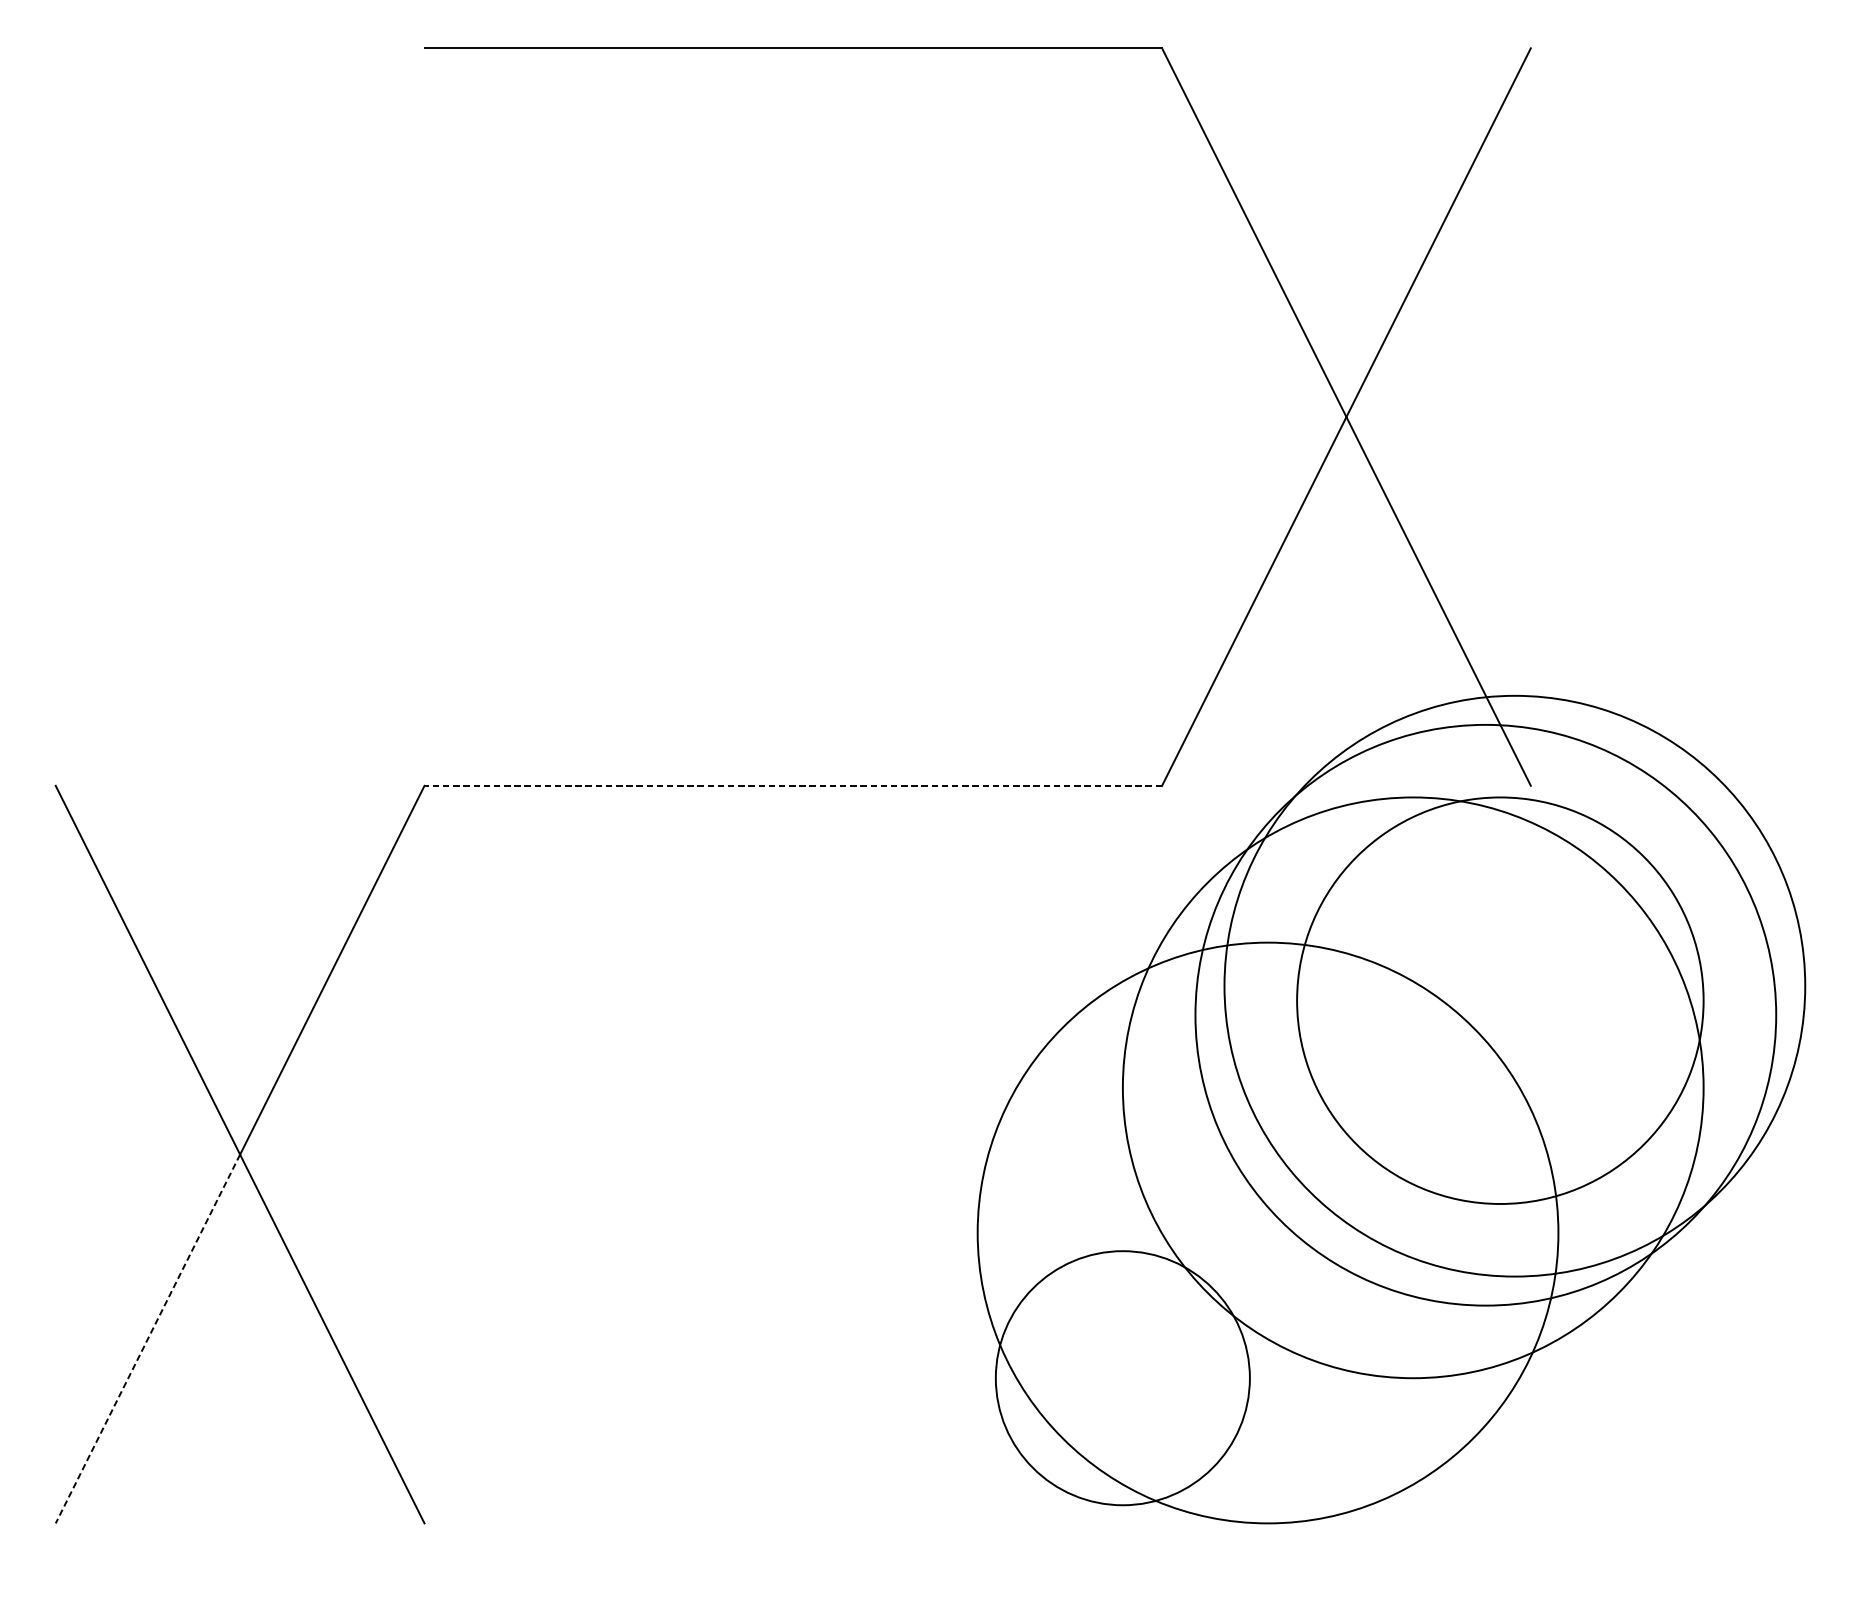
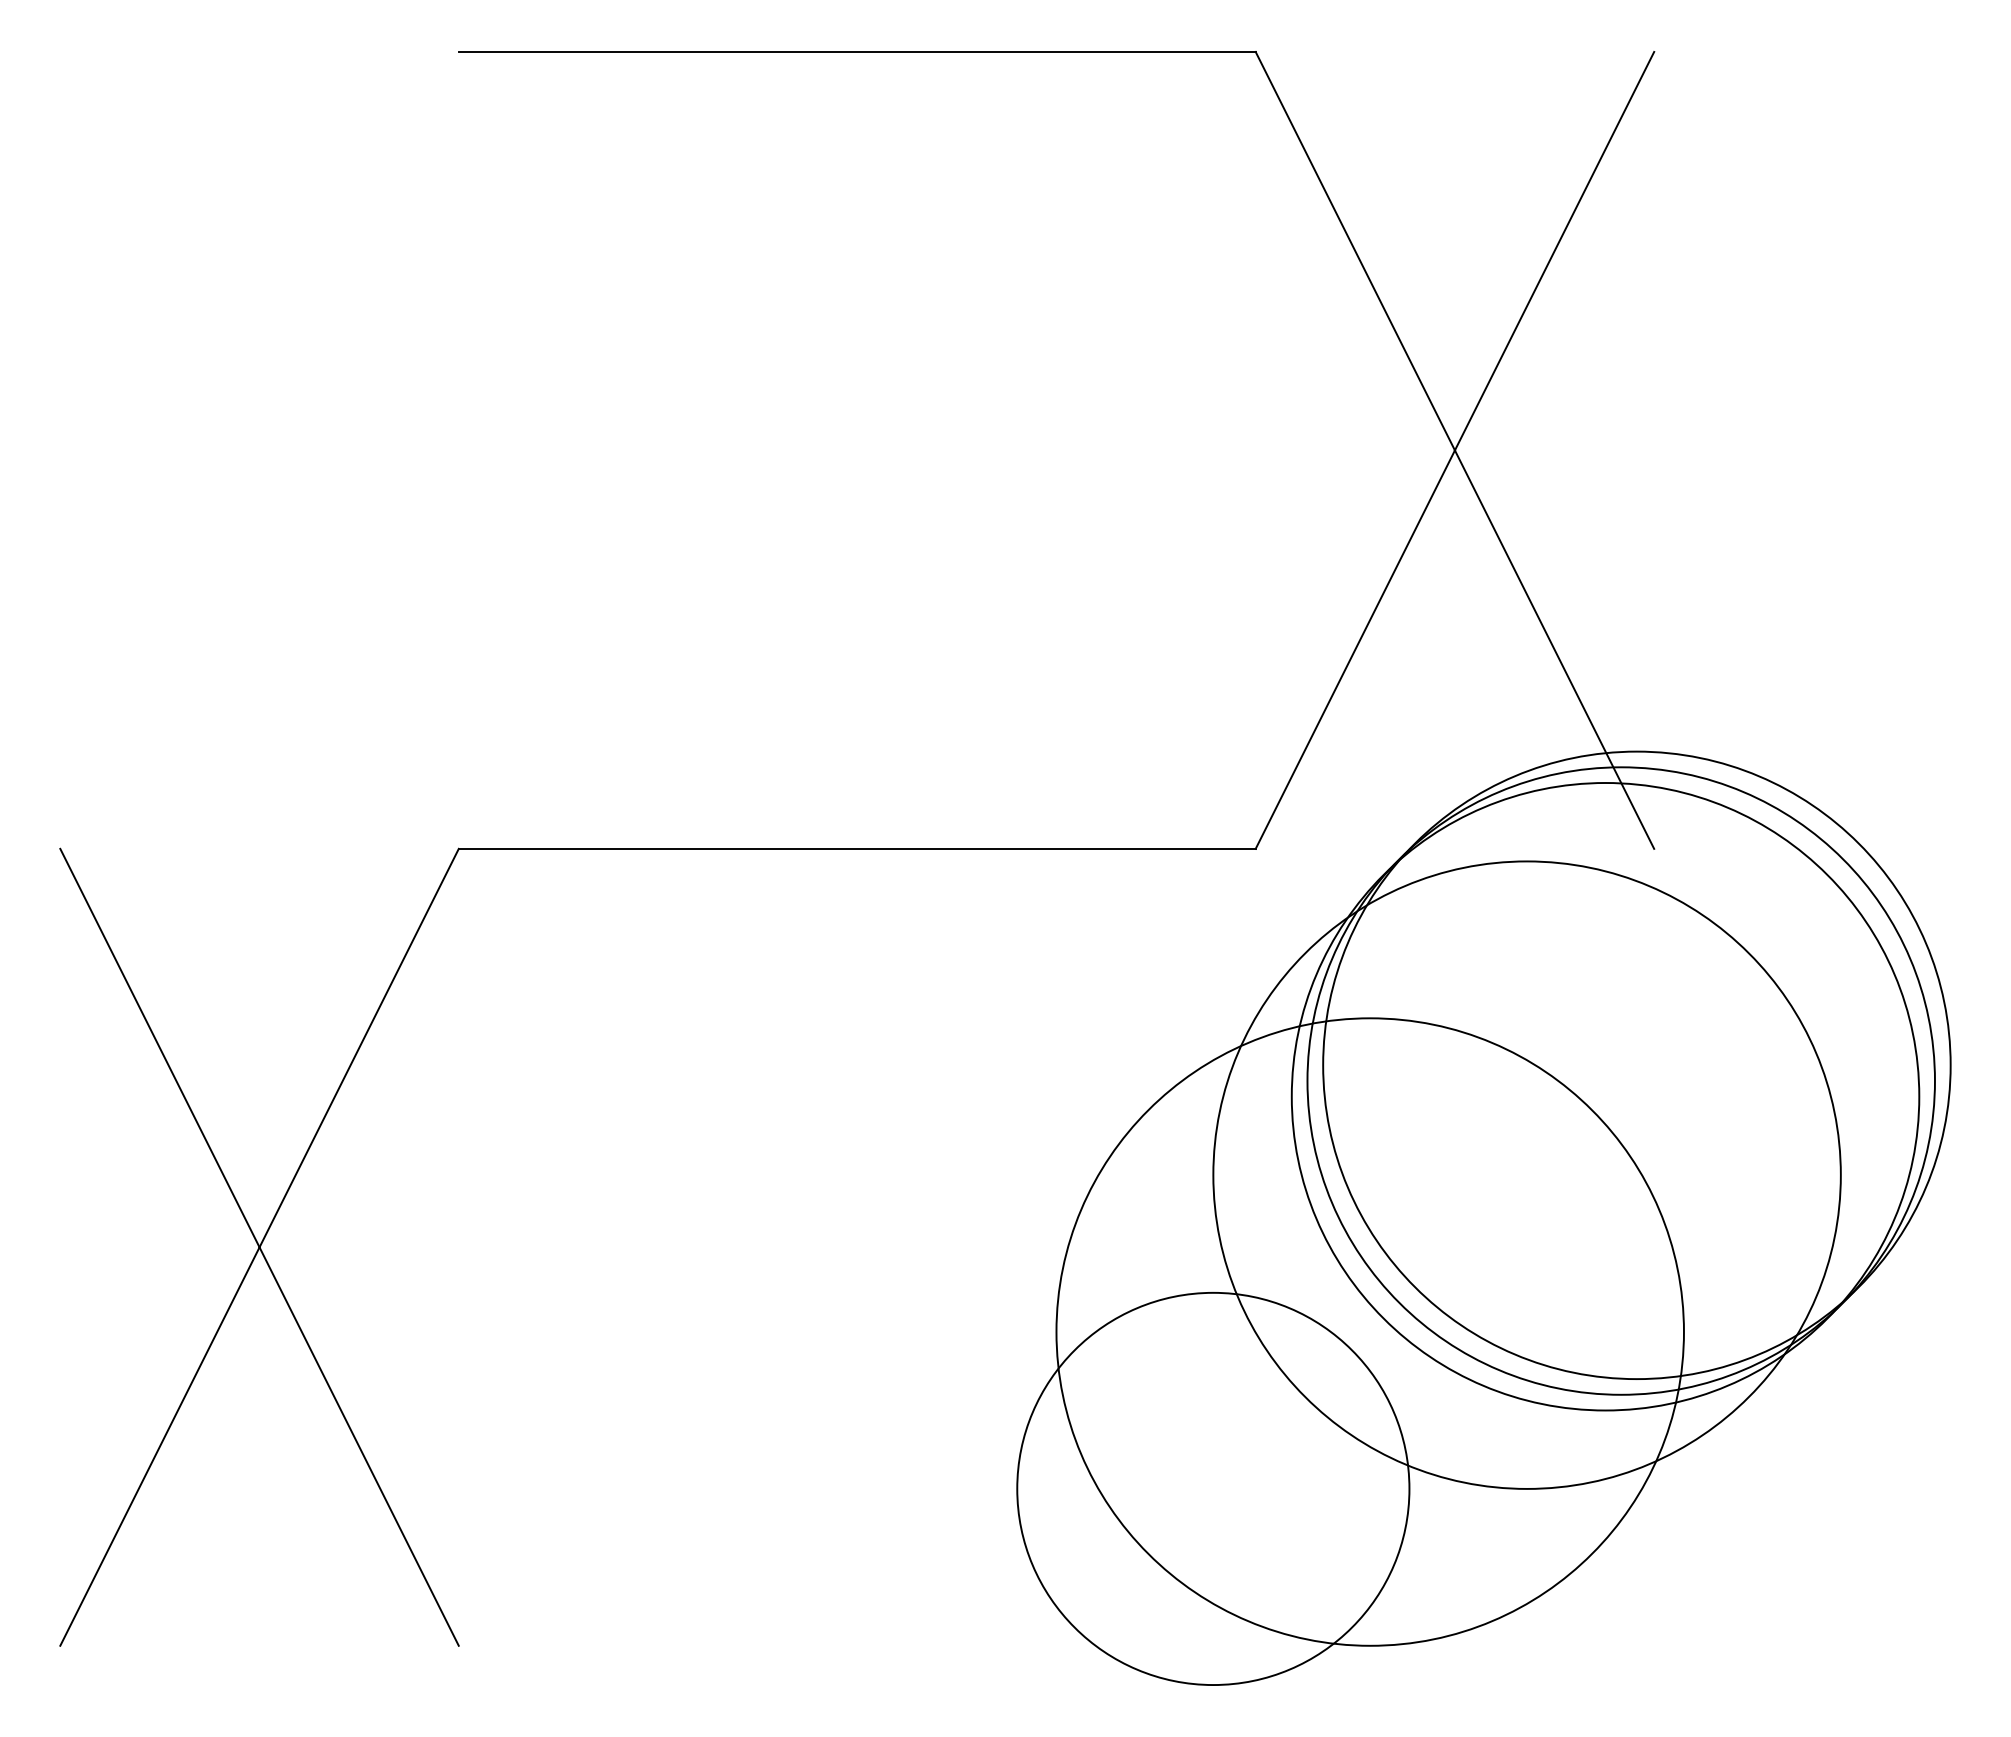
line: (792, 785) -> (856, 848), dashed -> solid
circle: (1499, 1000) -> (1620, 1080), size x1.43
line: (147, 1338) -> (159, 1446), dashed -> solid
circle: (1123, 1377) -> (1213, 1488), size x1.43

